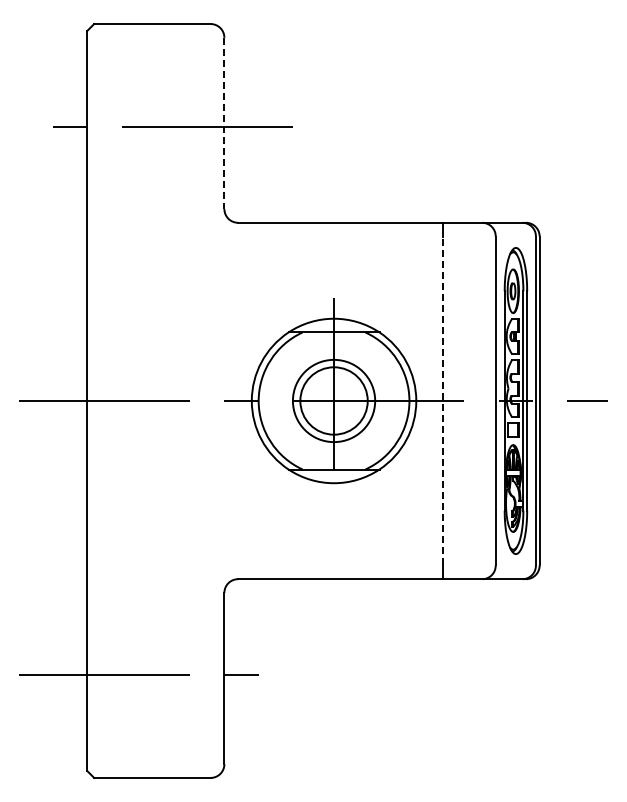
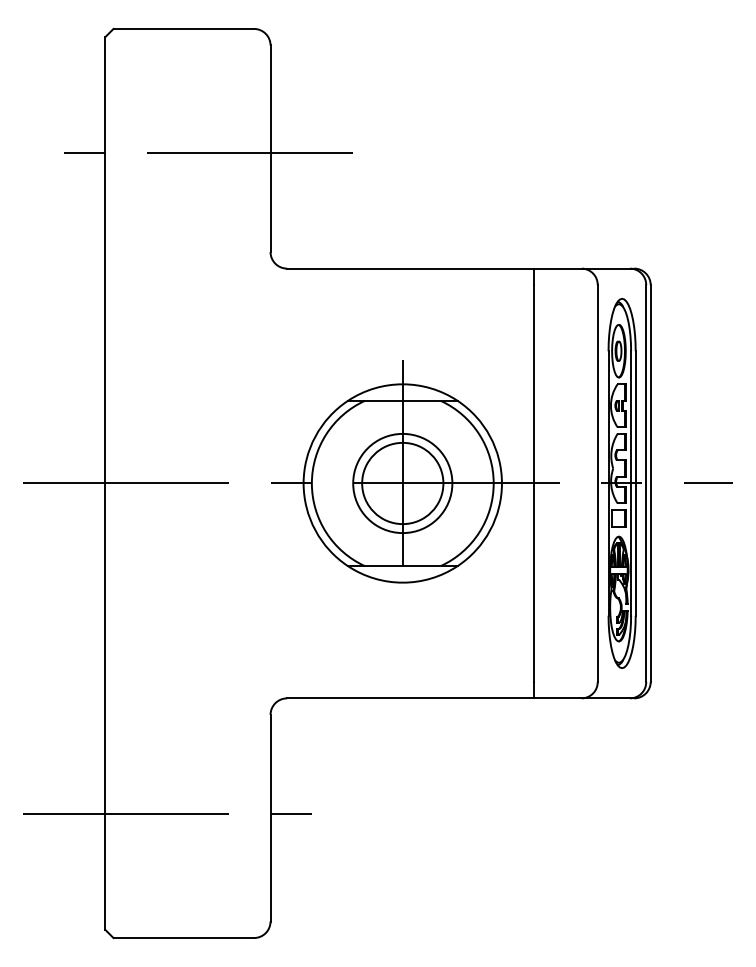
line: (224, 123) -> (270, 148), dashed -> solid
line: (442, 400) -> (533, 482), dashed -> solid

